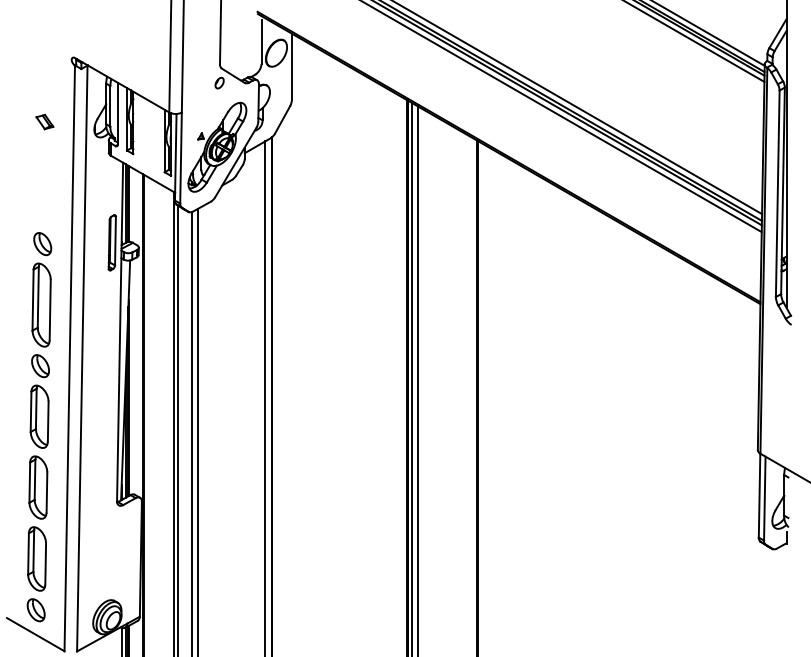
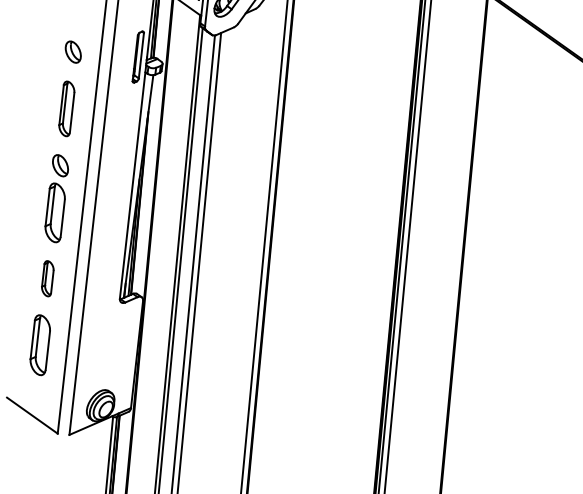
part: (41, 304) -> (66, 108), size x0.7
part: (38, 487) -> (47, 278), size x0.6
part: (35, 610) -> (34, 393), removed

